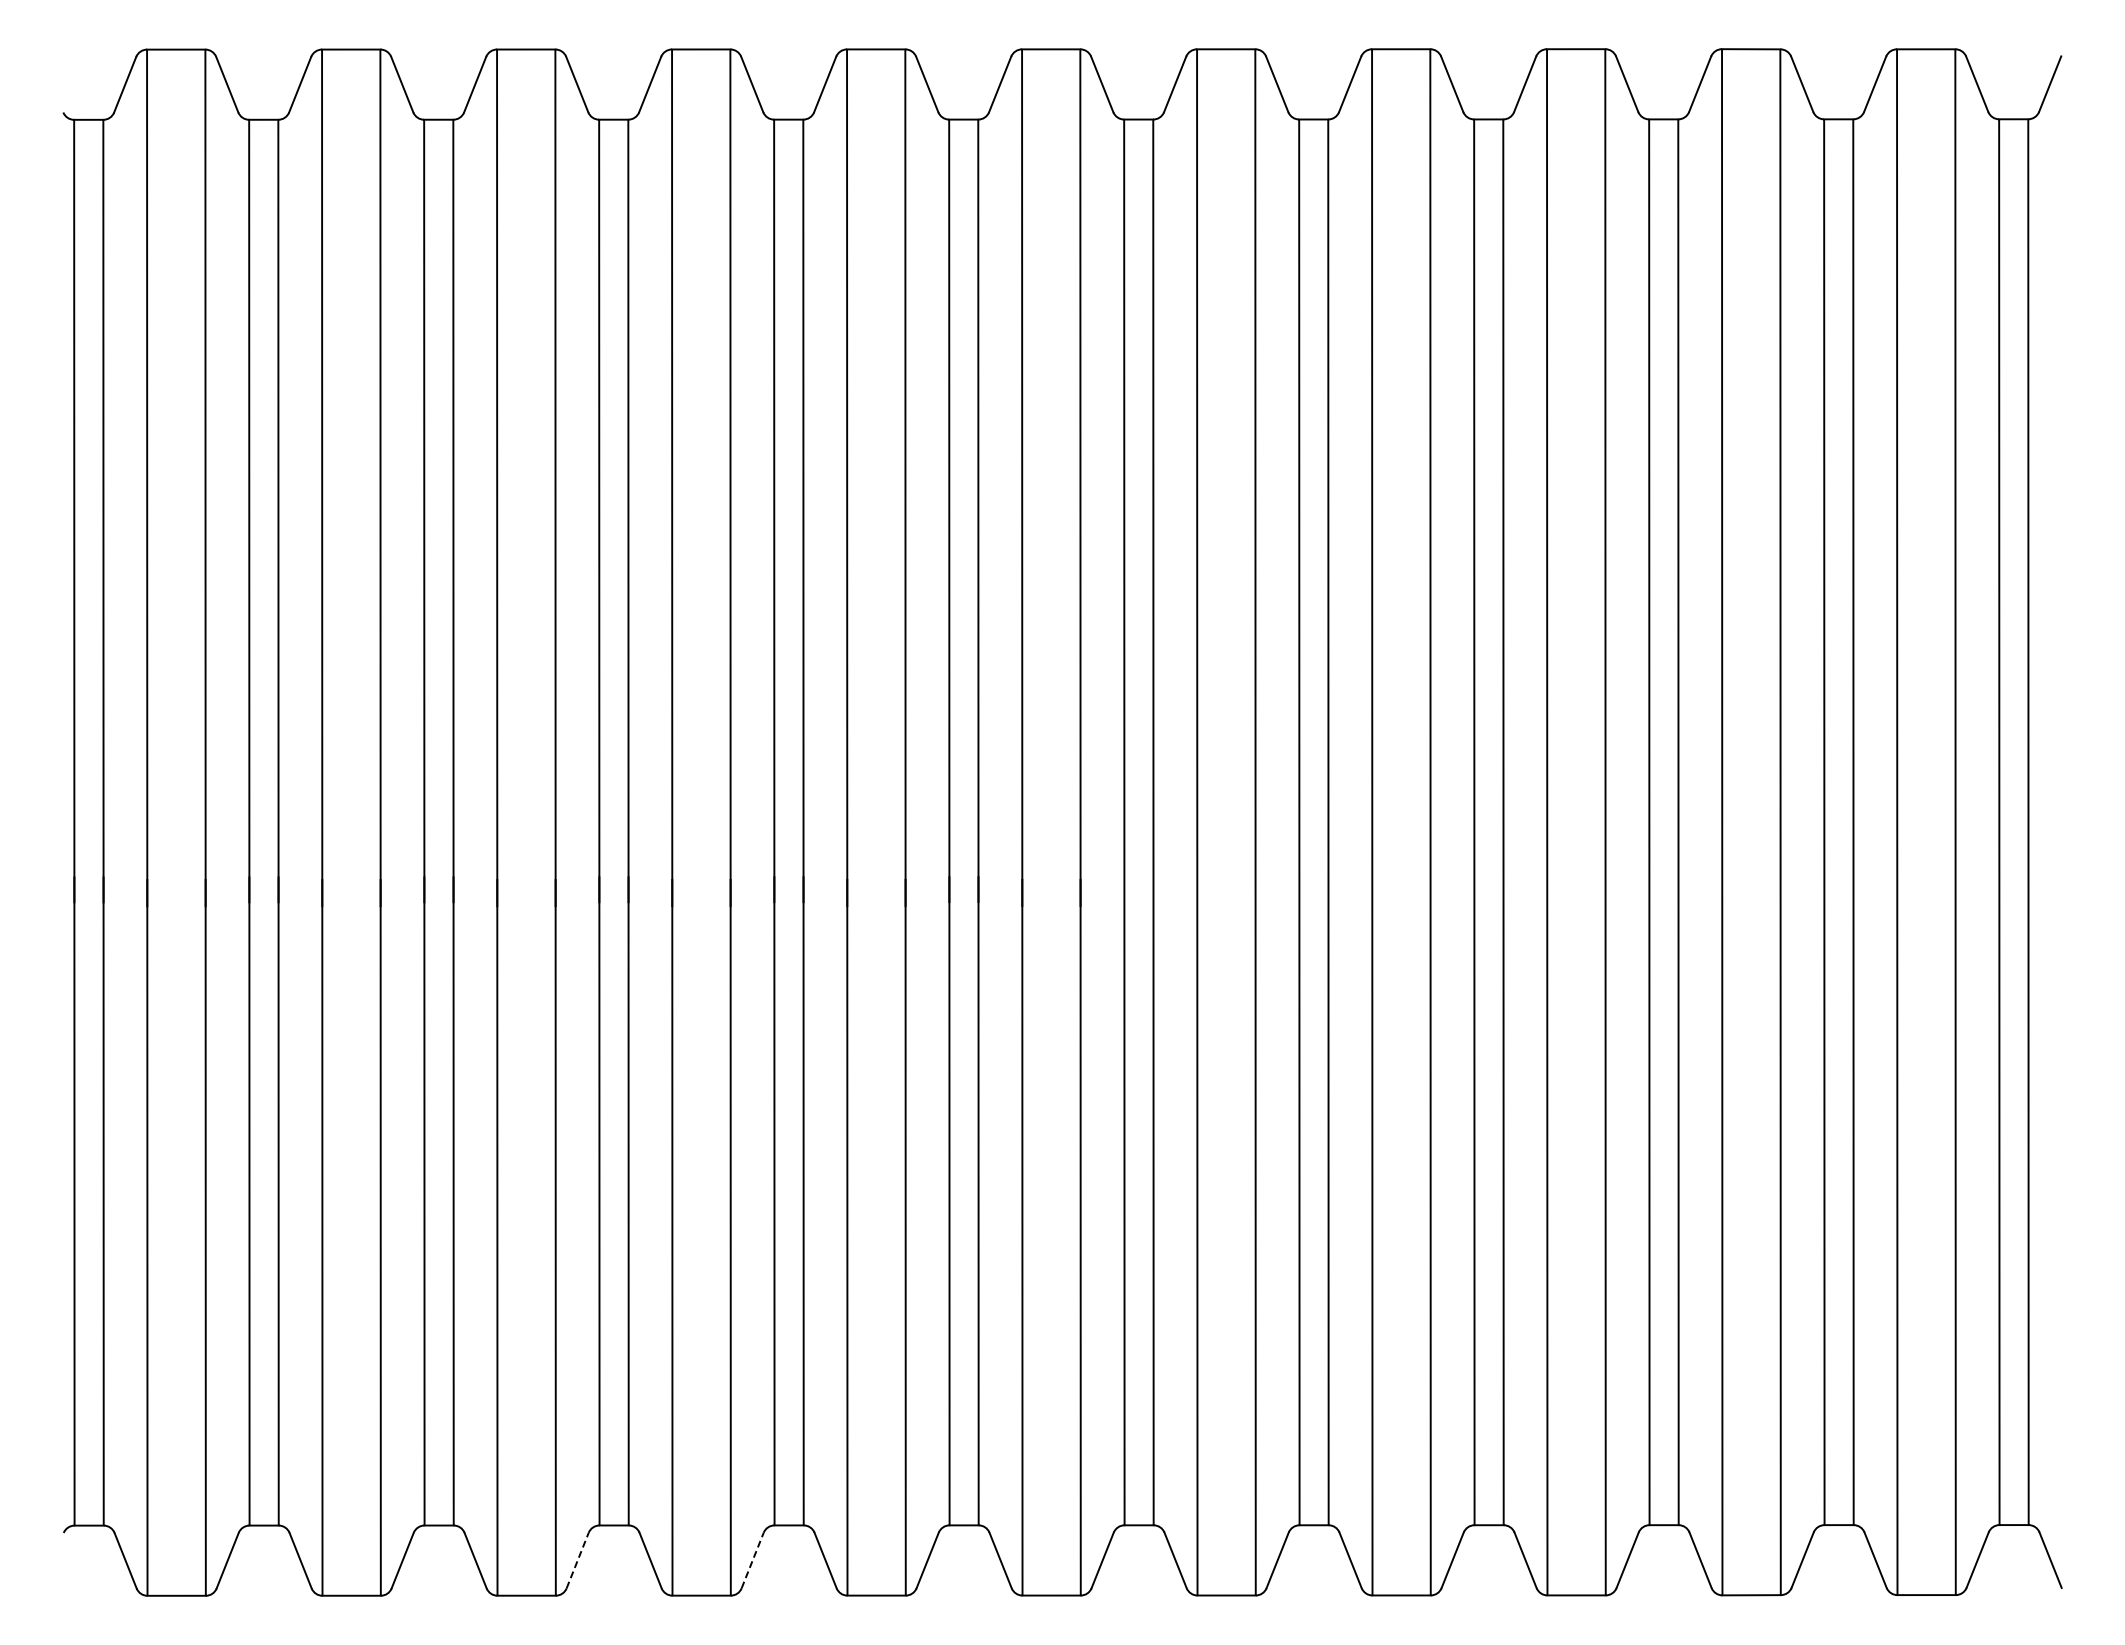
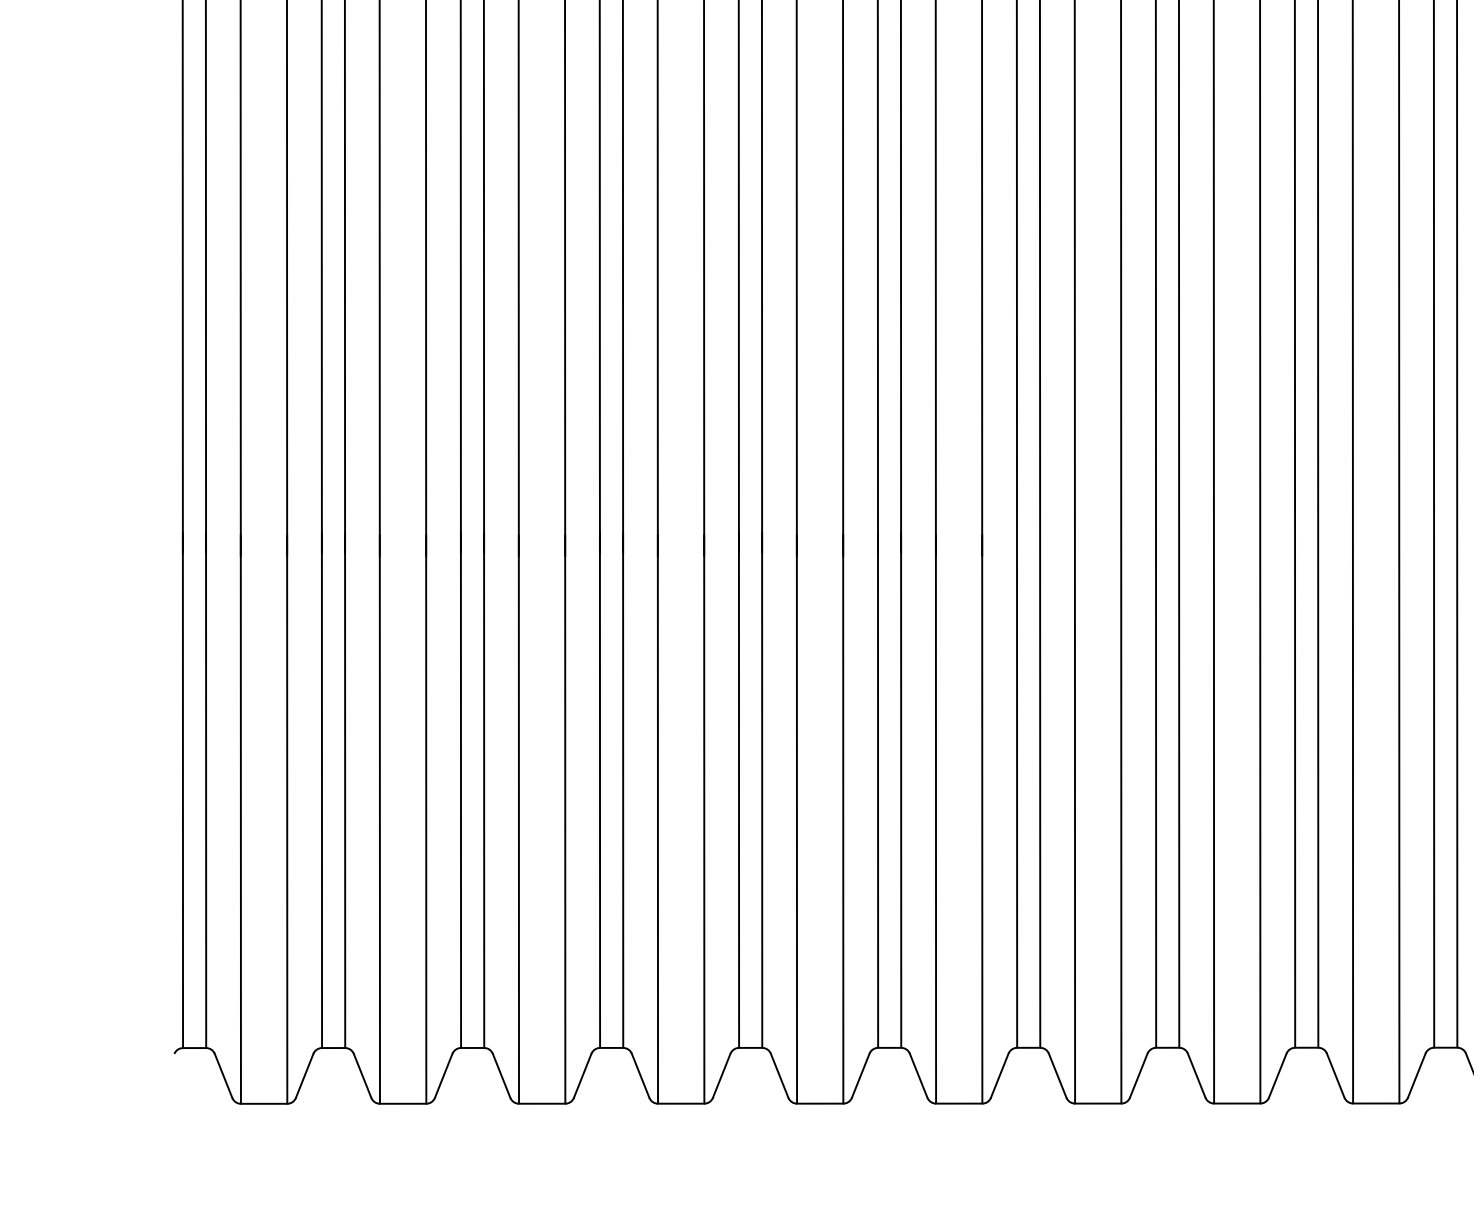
line: (577, 1560) -> (582, 1075), dashed -> solid
line: (752, 1560) -> (721, 1075), dashed -> solid

